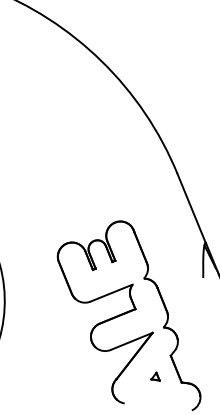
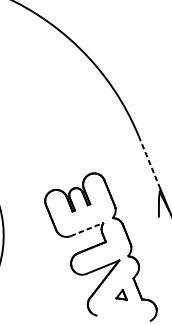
line: (191, 208) -> (149, 163), solid -> dashed
line: (111, 293) -> (87, 229), solid -> dashed
part: (155, 376) -> (121, 294), size x1.6

